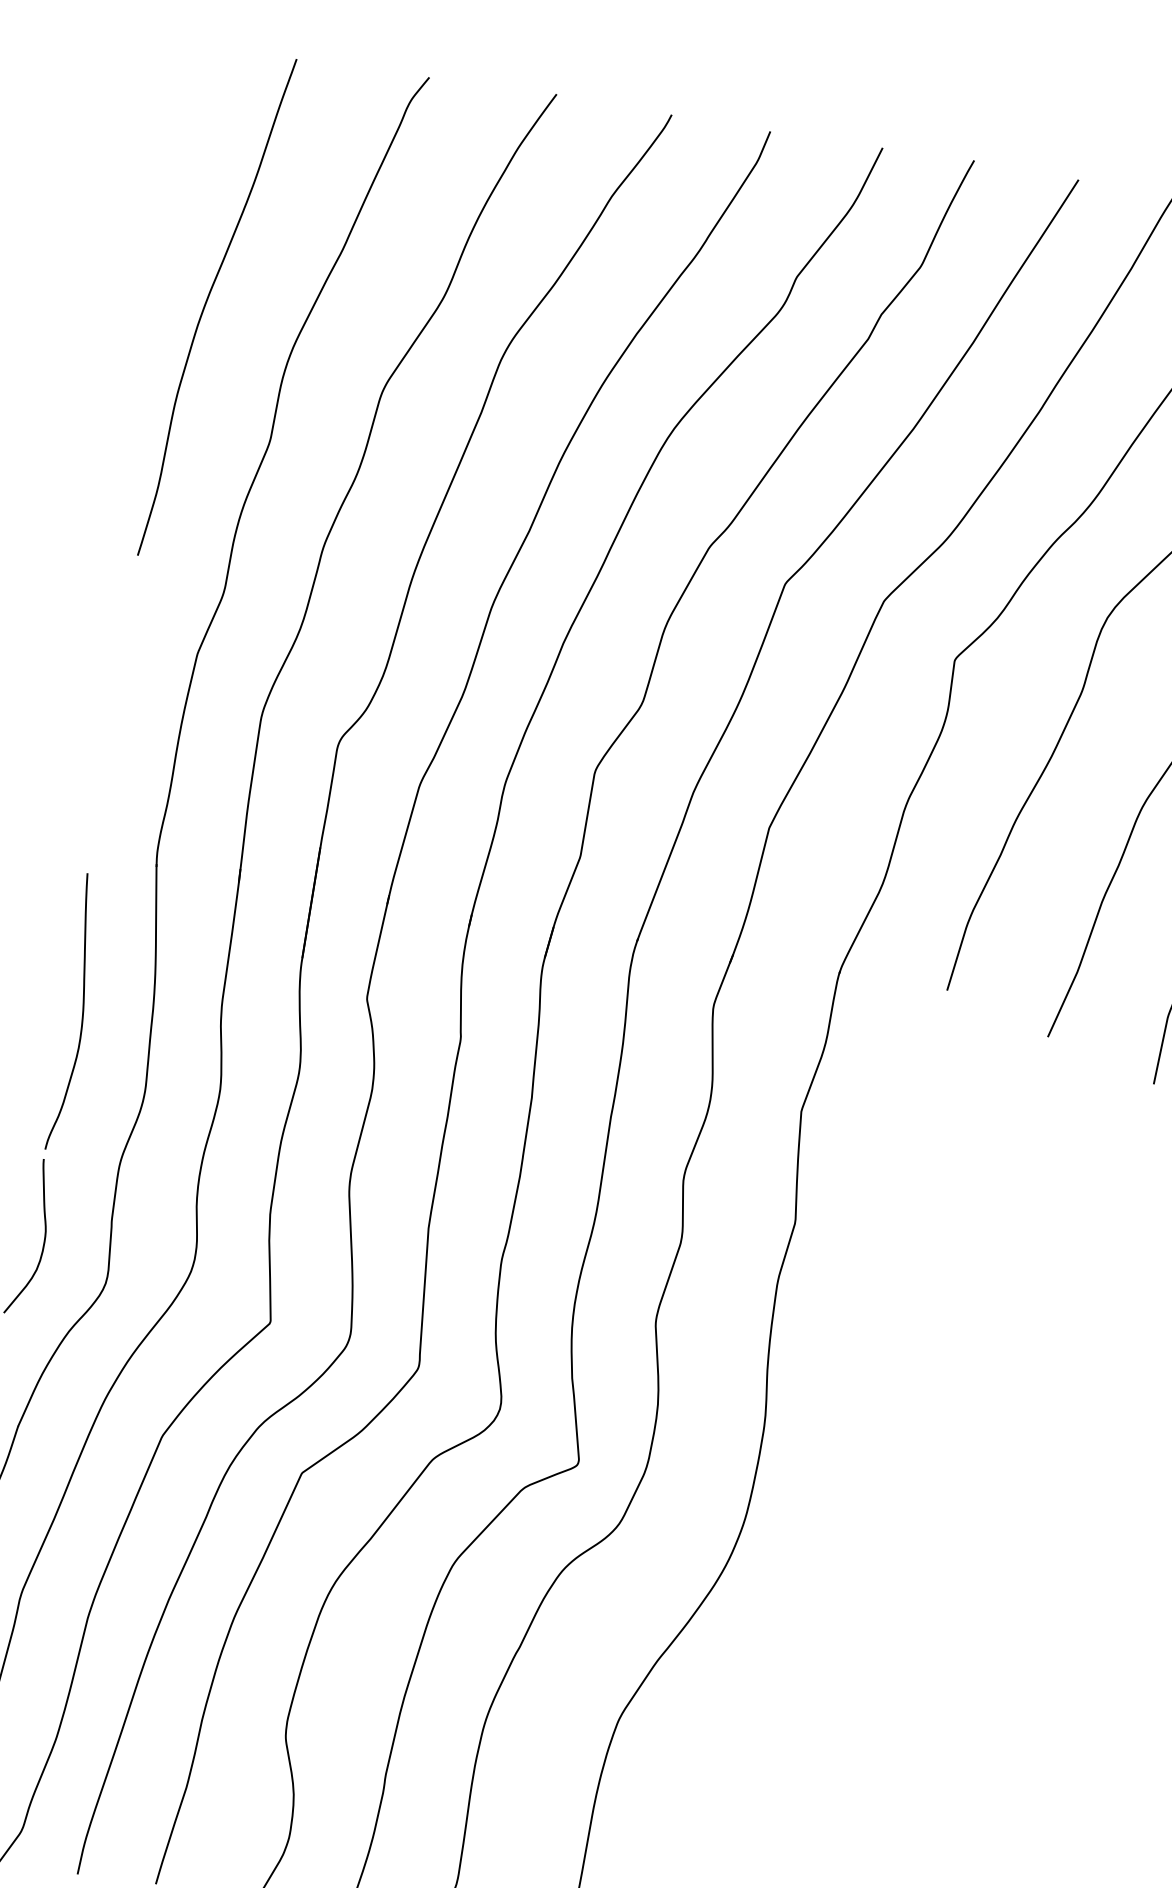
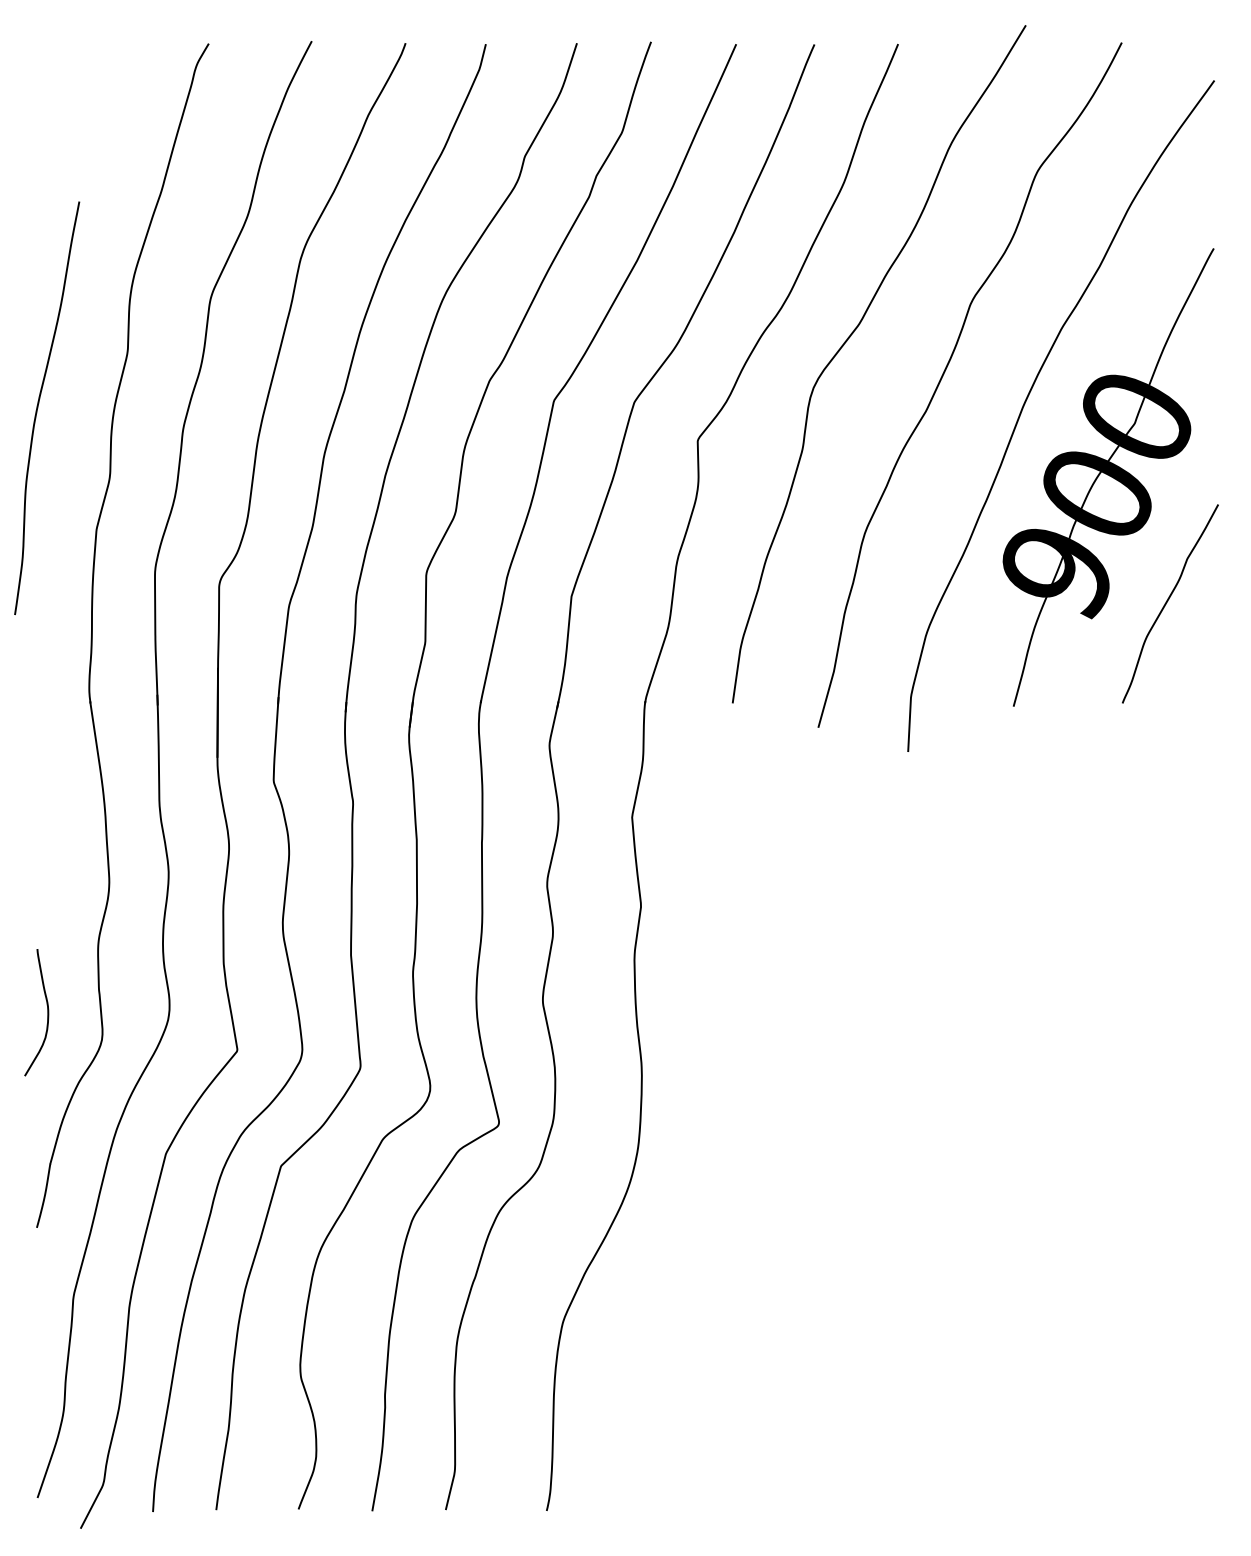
curve: (206, 305) -> (38, 408), moved
curve: (81, 1014) -> (49, 829), removed

